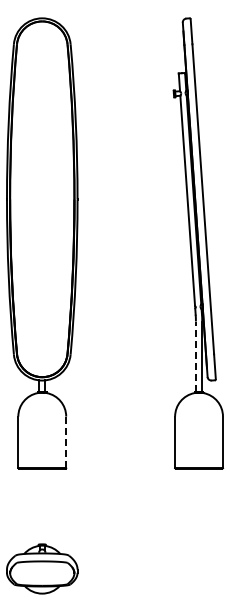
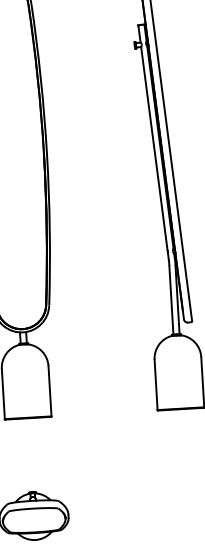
line: (195, 356) -> (170, 300), dashed -> solid
line: (66, 442) -> (50, 391), dashed -> solid

